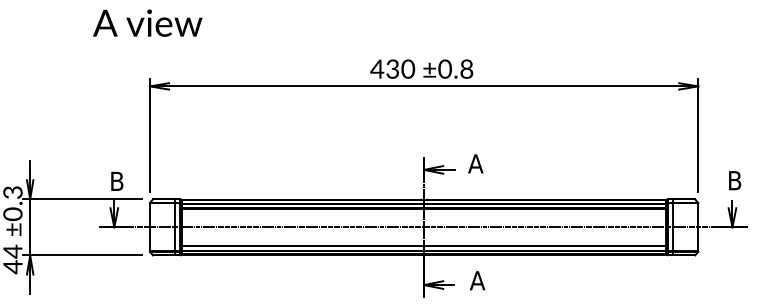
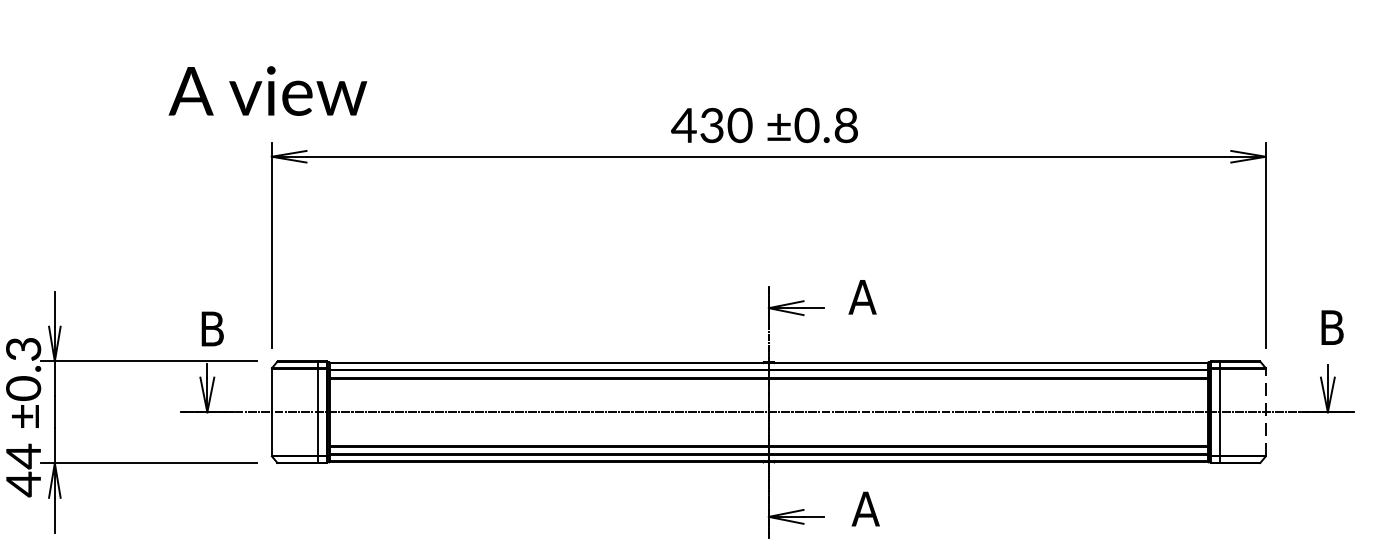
text: (147, 22) -> (267, 89), moved
line: (698, 226) -> (1266, 410), solid -> dashed

